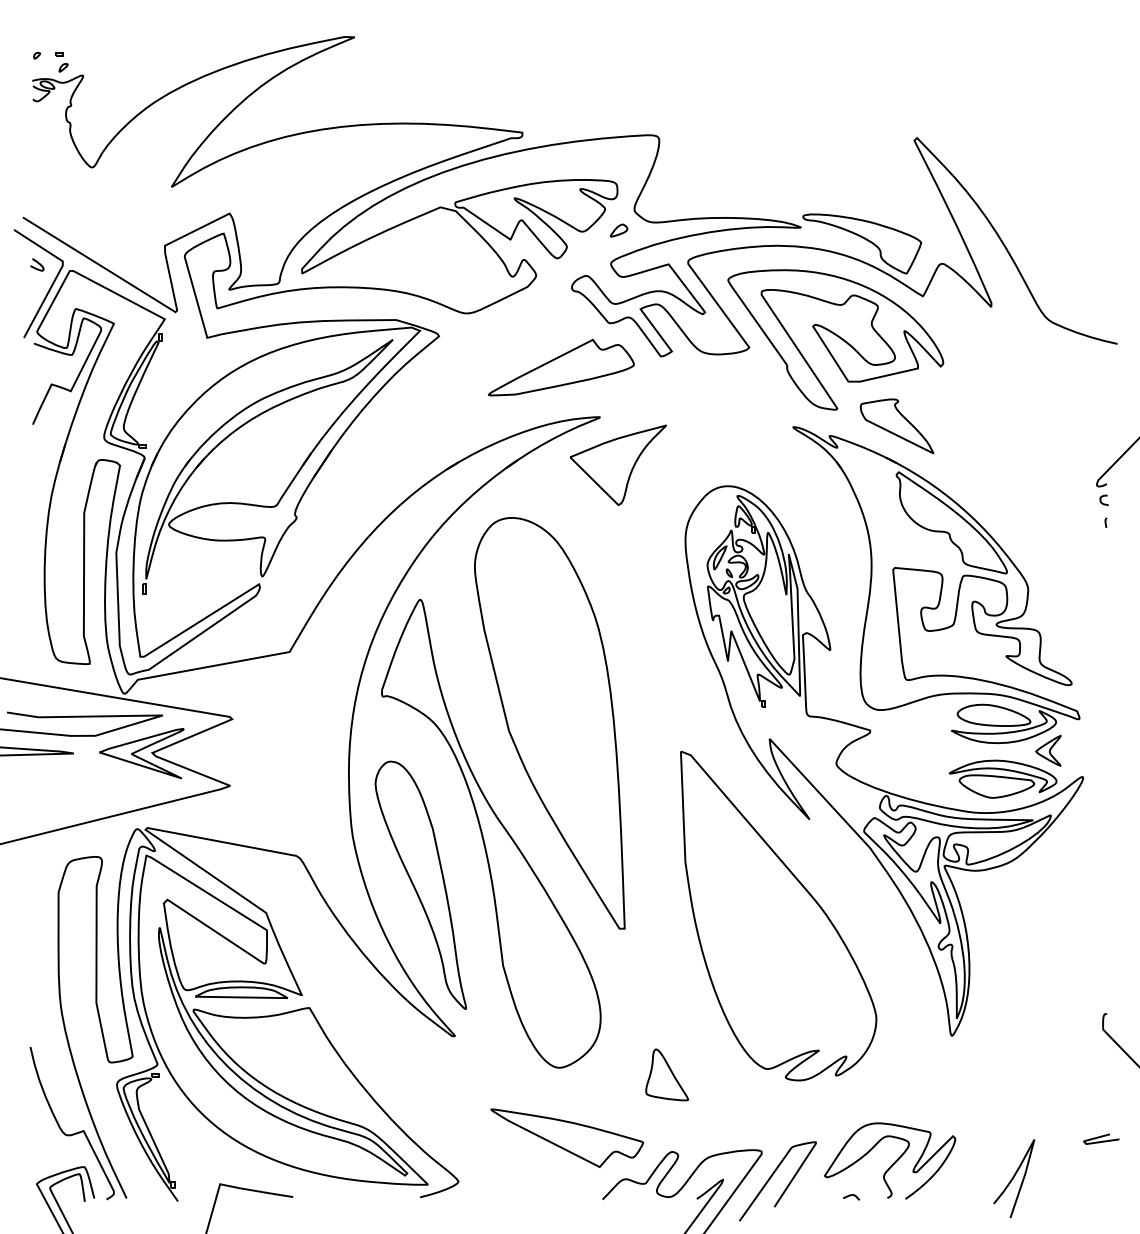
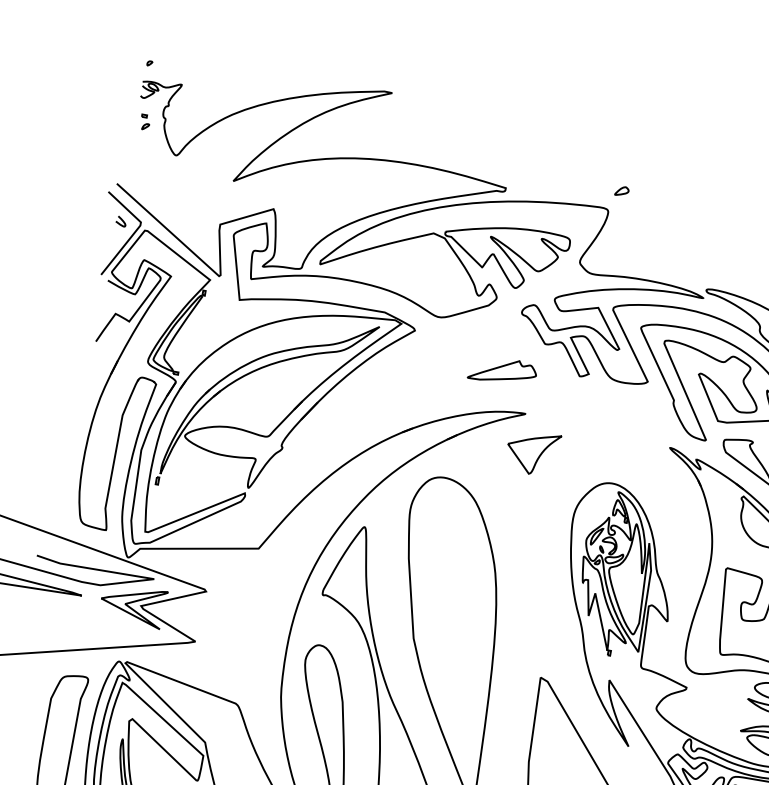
part: (61, 62) -> (144, 122), moved
part: (619, 230) -> (622, 191), moved
part: (560, 367) -> (502, 370), size x0.6
part: (617, 465) -> (532, 452), size x0.7

